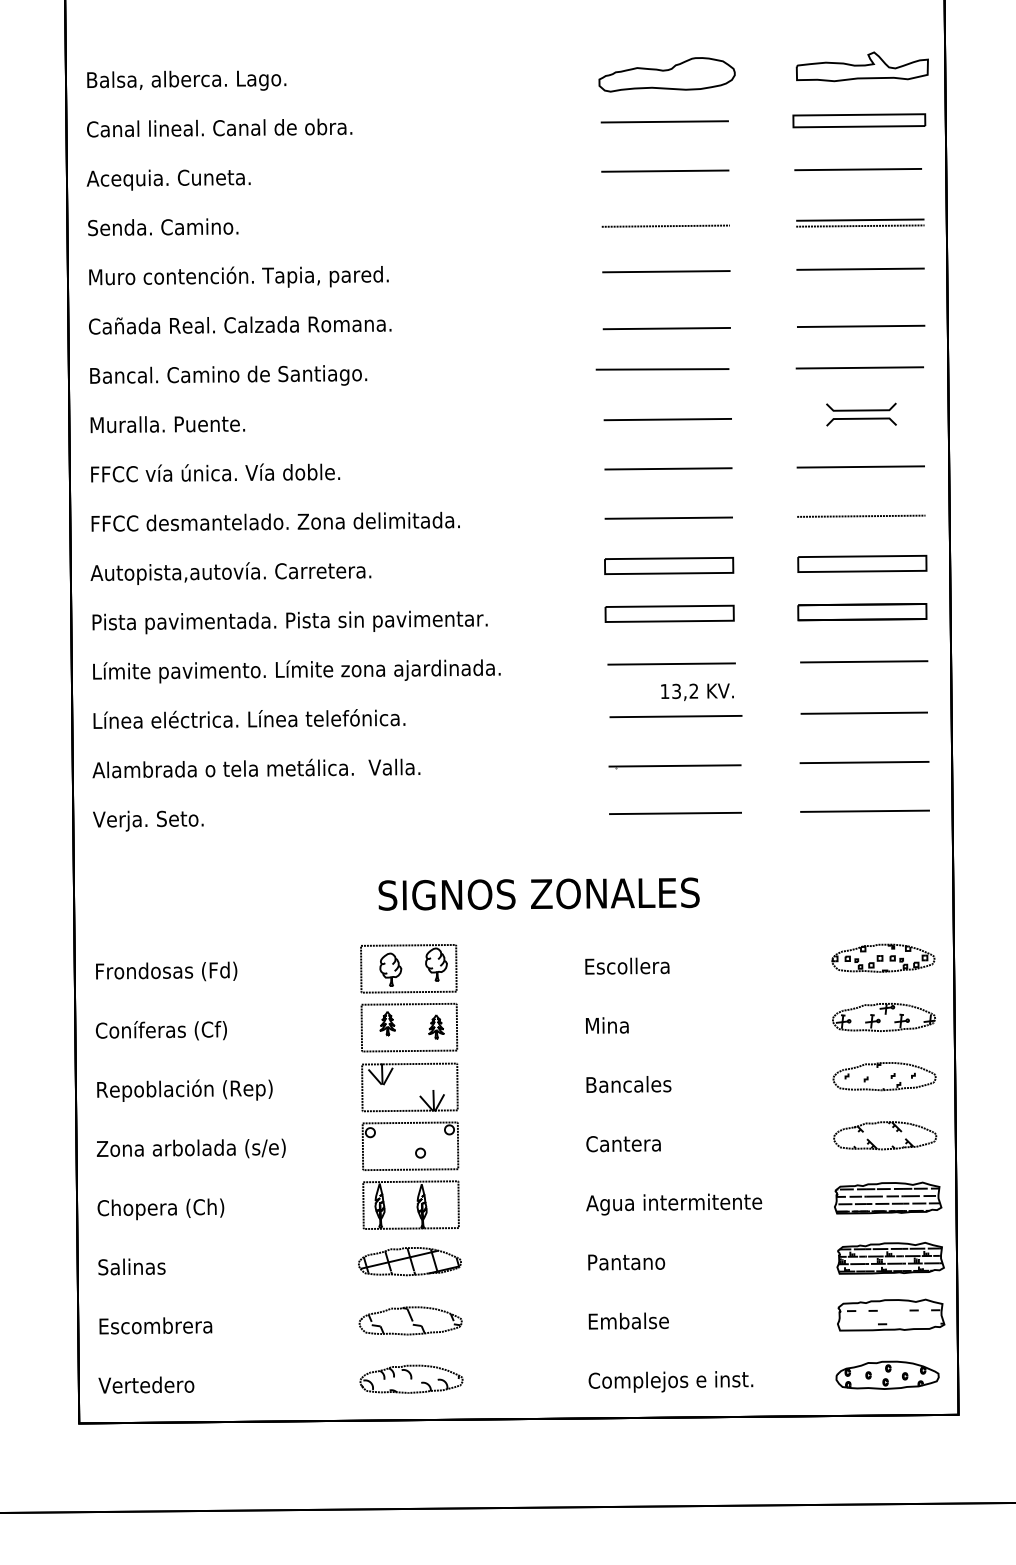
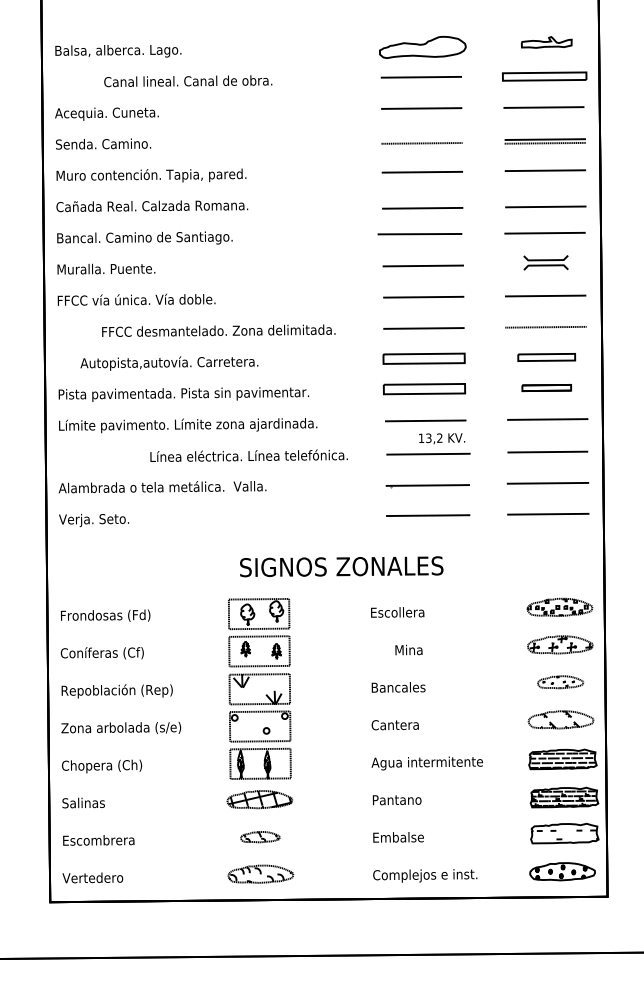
part: (862, 66) -> (546, 42), size x0.6
text: (220, 128) -> (188, 81), moved
text: (275, 521) -> (218, 330), moved
part: (862, 563) -> (546, 357), size x0.7
text: (231, 573) -> (169, 363), moved
part: (862, 611) -> (546, 387), size x0.6
text: (248, 718) -> (248, 455), moved
text: (606, 1024) -> (408, 649), moved
part: (884, 1075) -> (560, 681), size x0.7
part: (410, 1319) -> (260, 836), size x0.6

